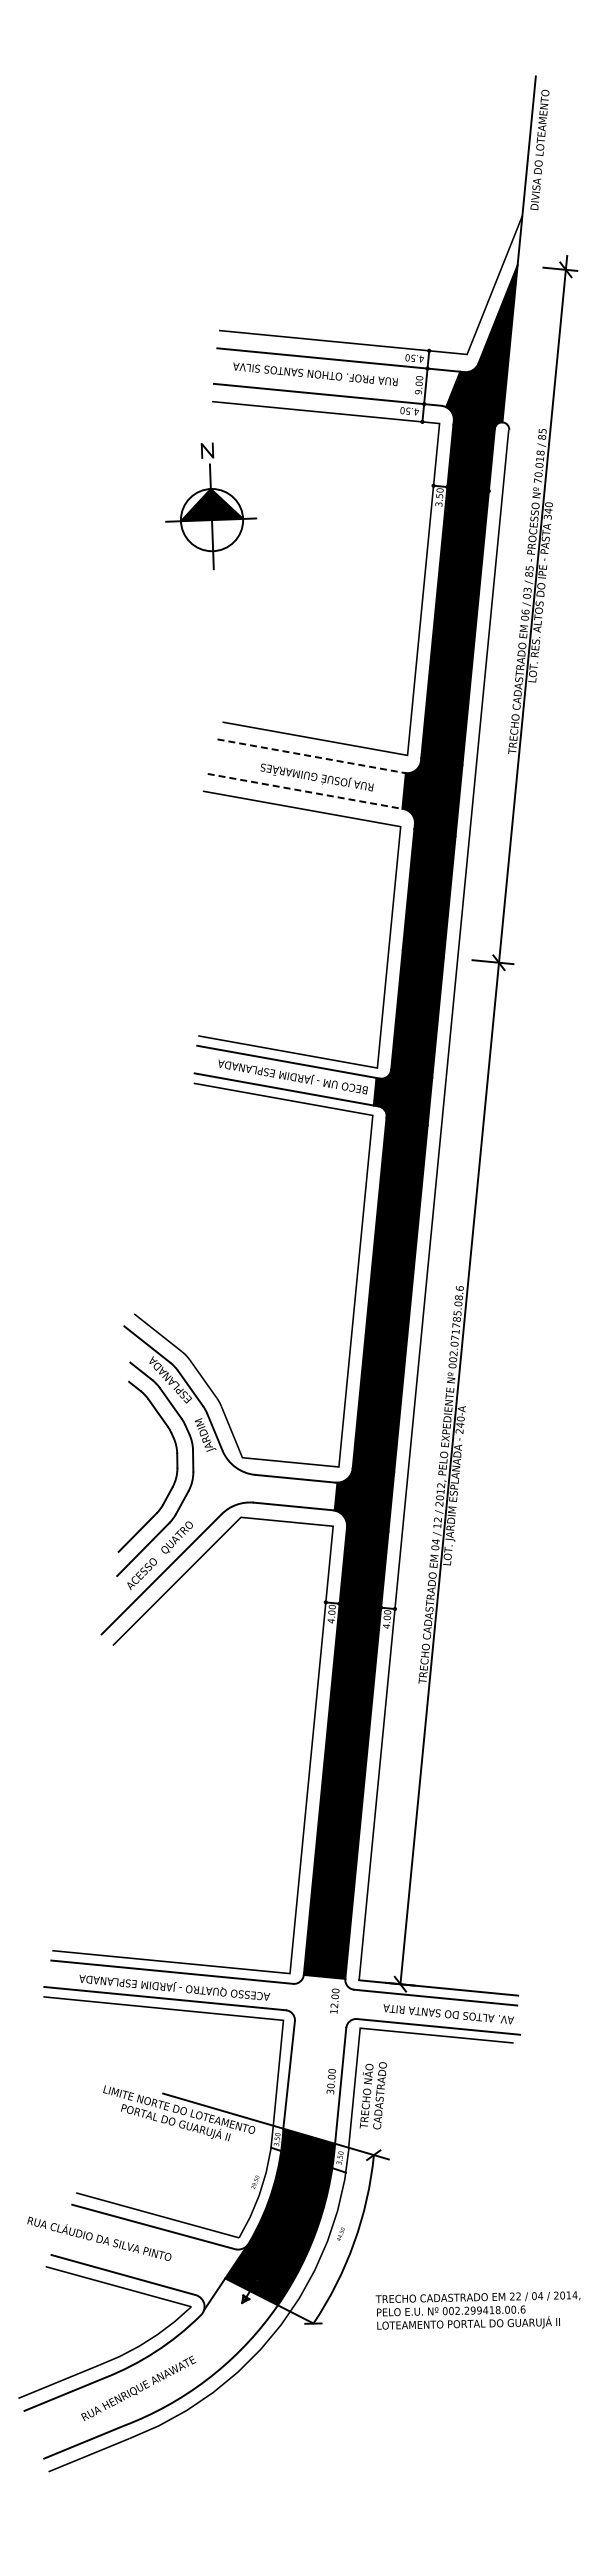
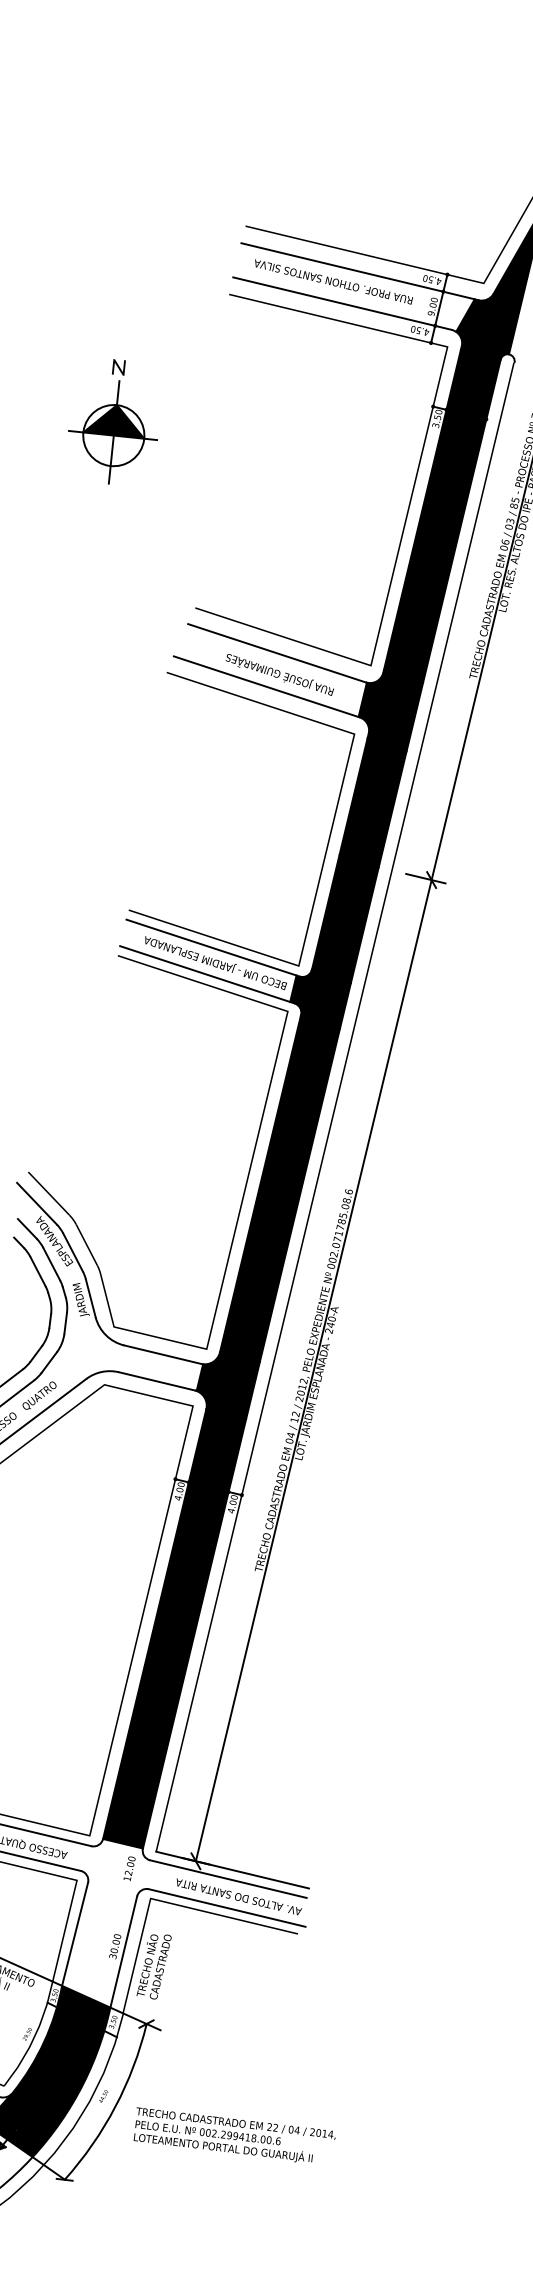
part: (211, 506) -> (115, 422), moved
line: (311, 756) -> (277, 653), dashed -> solid
line: (306, 791) -> (267, 686), dashed -> solid
text: (477, 2310) -> (233, 2135), moved

